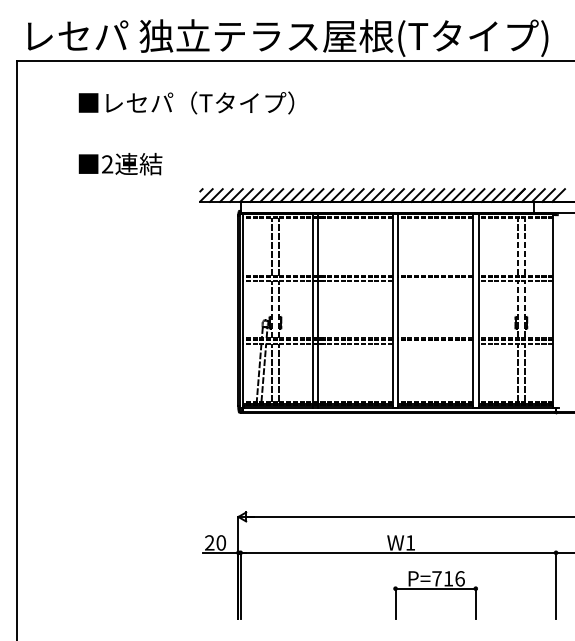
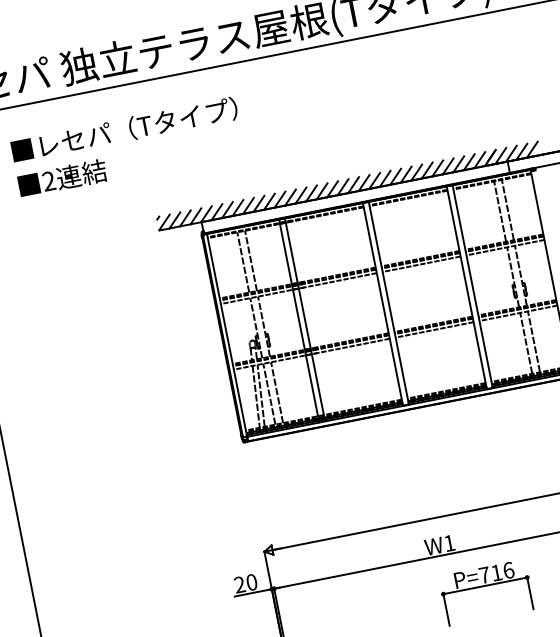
text: (120, 164) -> (62, 178), moved
line: (435, 280) -> (421, 263), added
line: (435, 343) -> (434, 329), added

